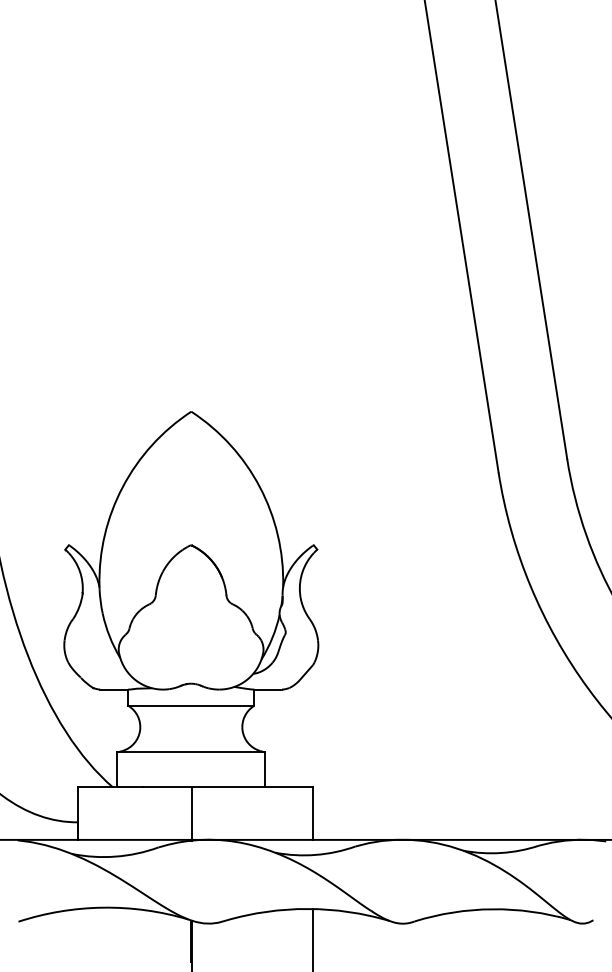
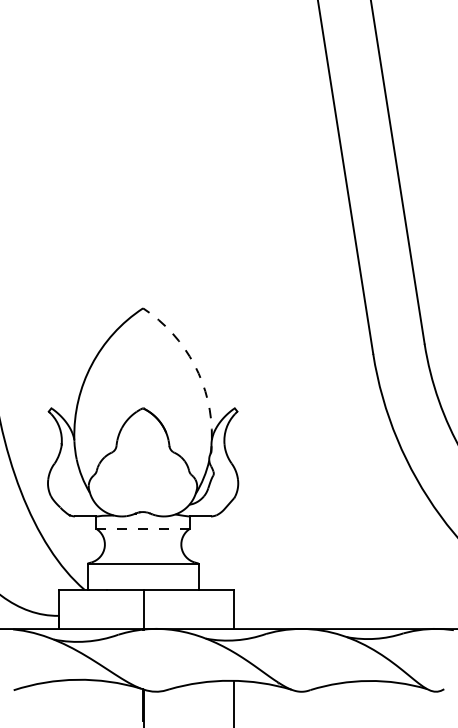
arc: (259, 486) -> (194, 364), solid -> dashed
line: (191, 705) -> (143, 528), solid -> dashed

